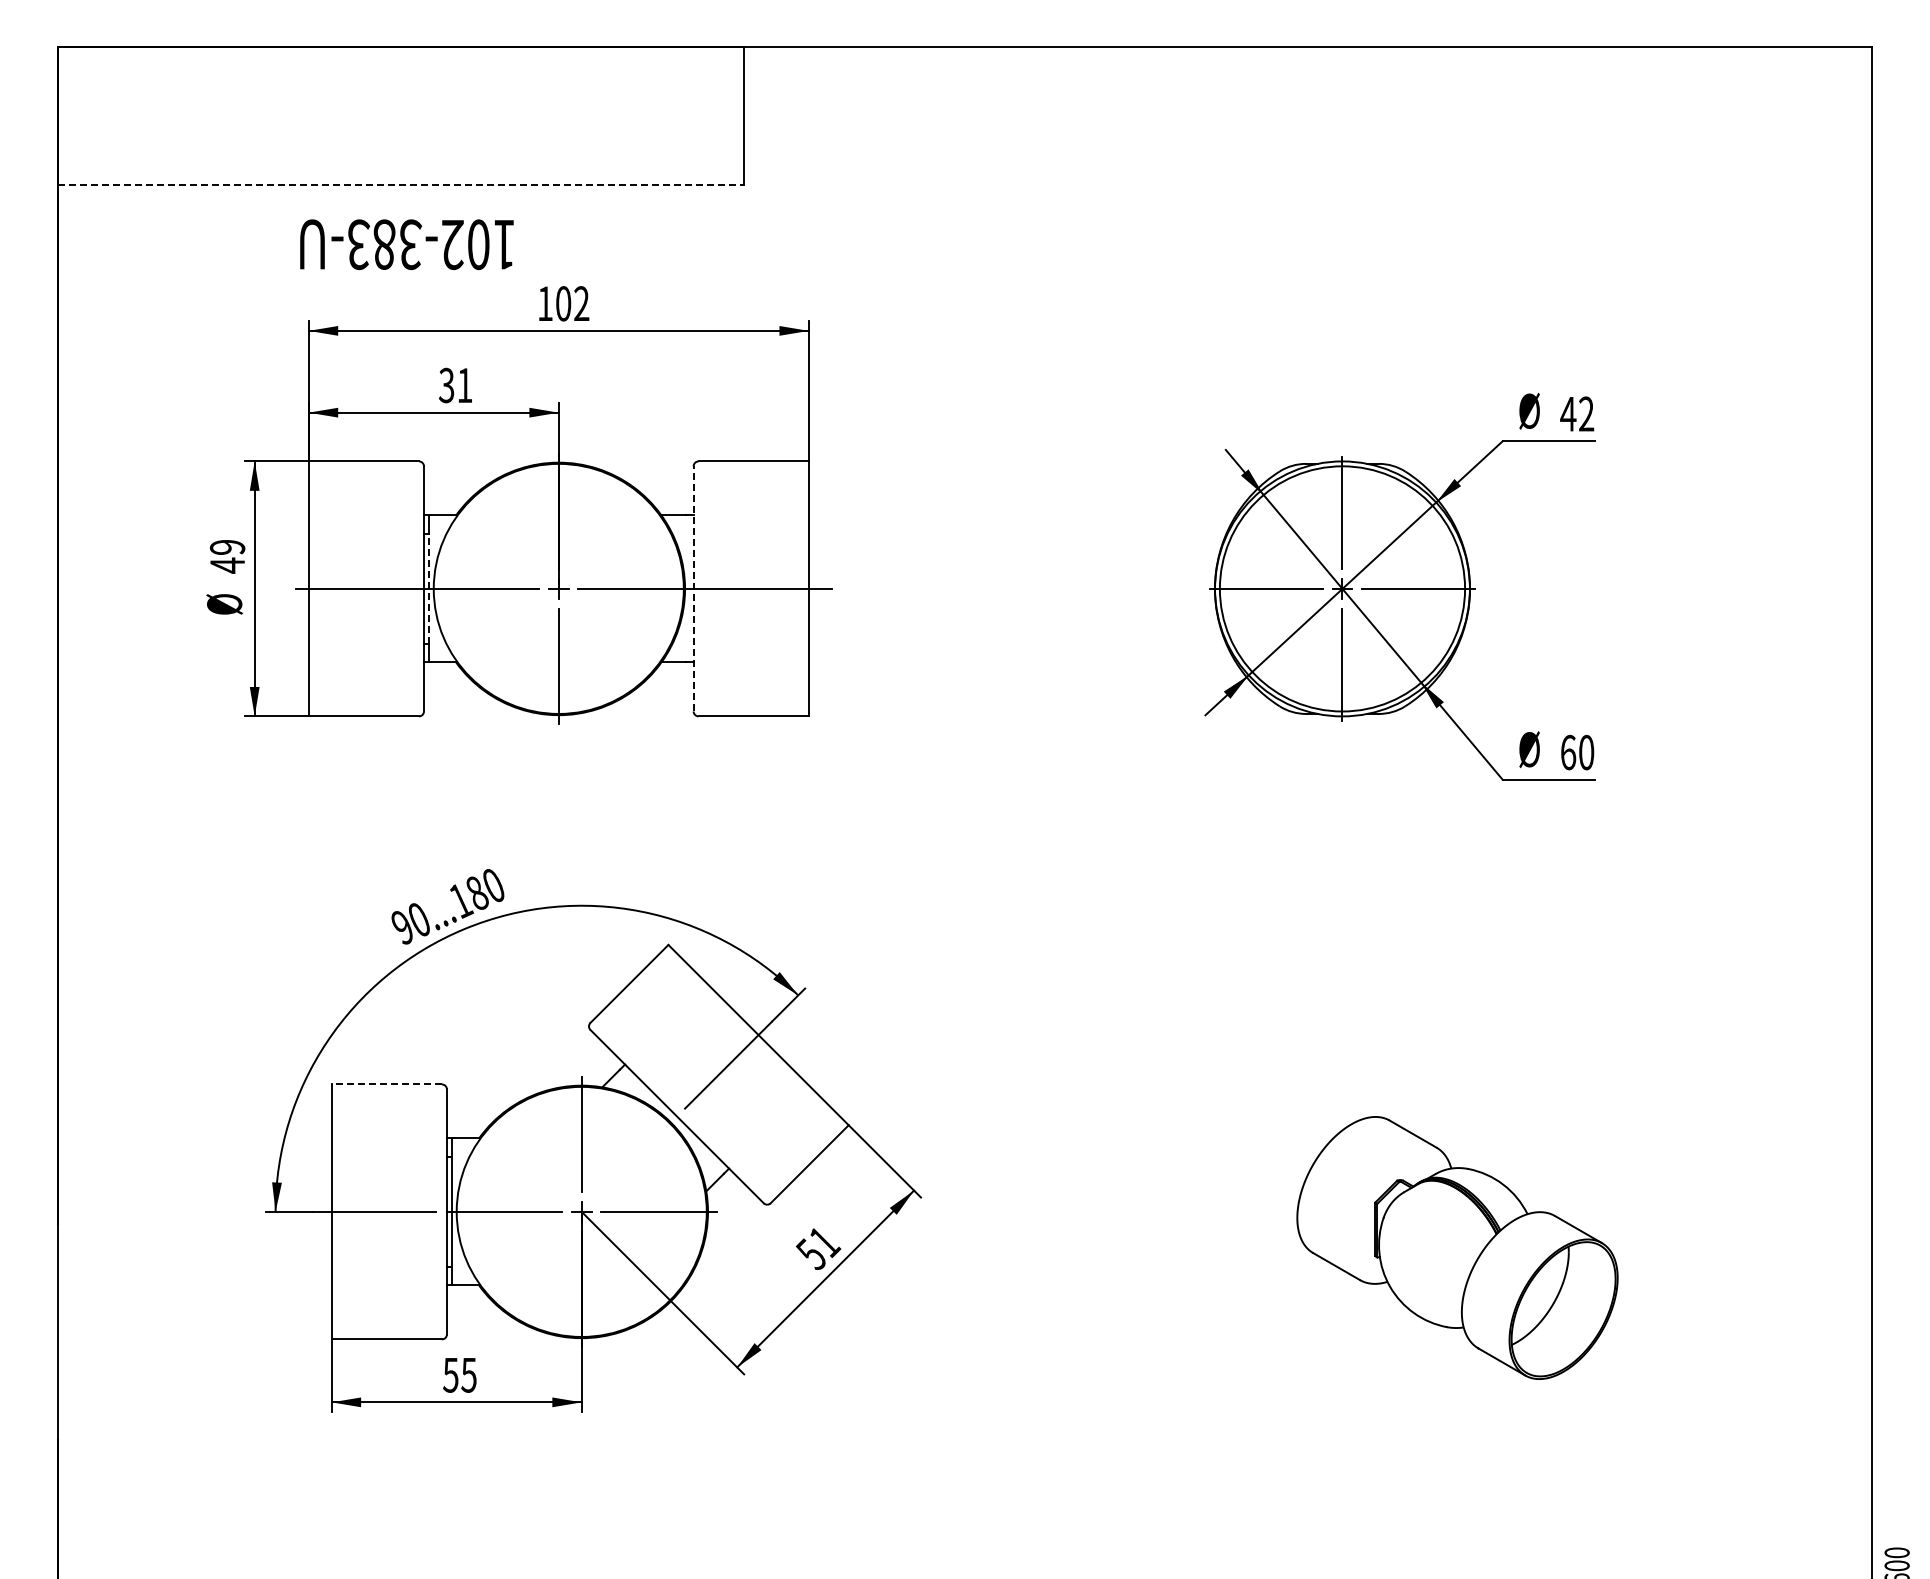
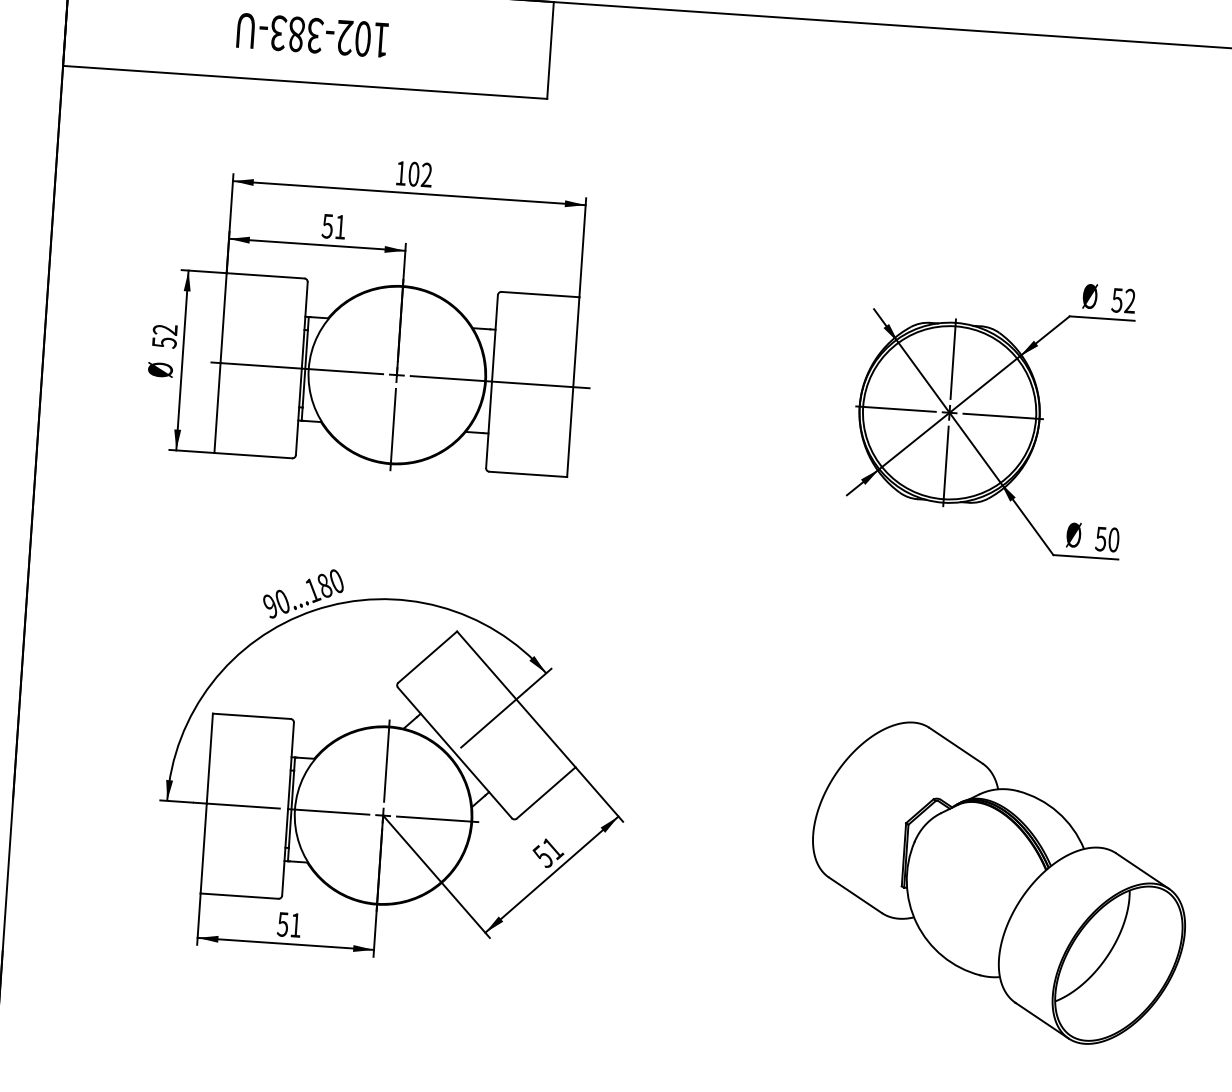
line: (401, 184) -> (305, 82), dashed -> solid
text: (406, 244) -> (312, 35), moved
text: (446, 384) -> (327, 225), 31 -> 51
text: (1568, 414) -> (1117, 300), 42 -> 52
text: (227, 556) -> (164, 336), 49 -> 52
line: (428, 588) -> (305, 368), dashed -> solid
line: (693, 588) -> (491, 381), dashed -> solid
text: (1568, 752) -> (1101, 539), 60 -> 50
line: (386, 1084) -> (251, 716), dashed -> solid
part: (1457, 1247) -> (999, 882), size x1.67
text: (468, 1375) -> (295, 925), 55 -> 51

